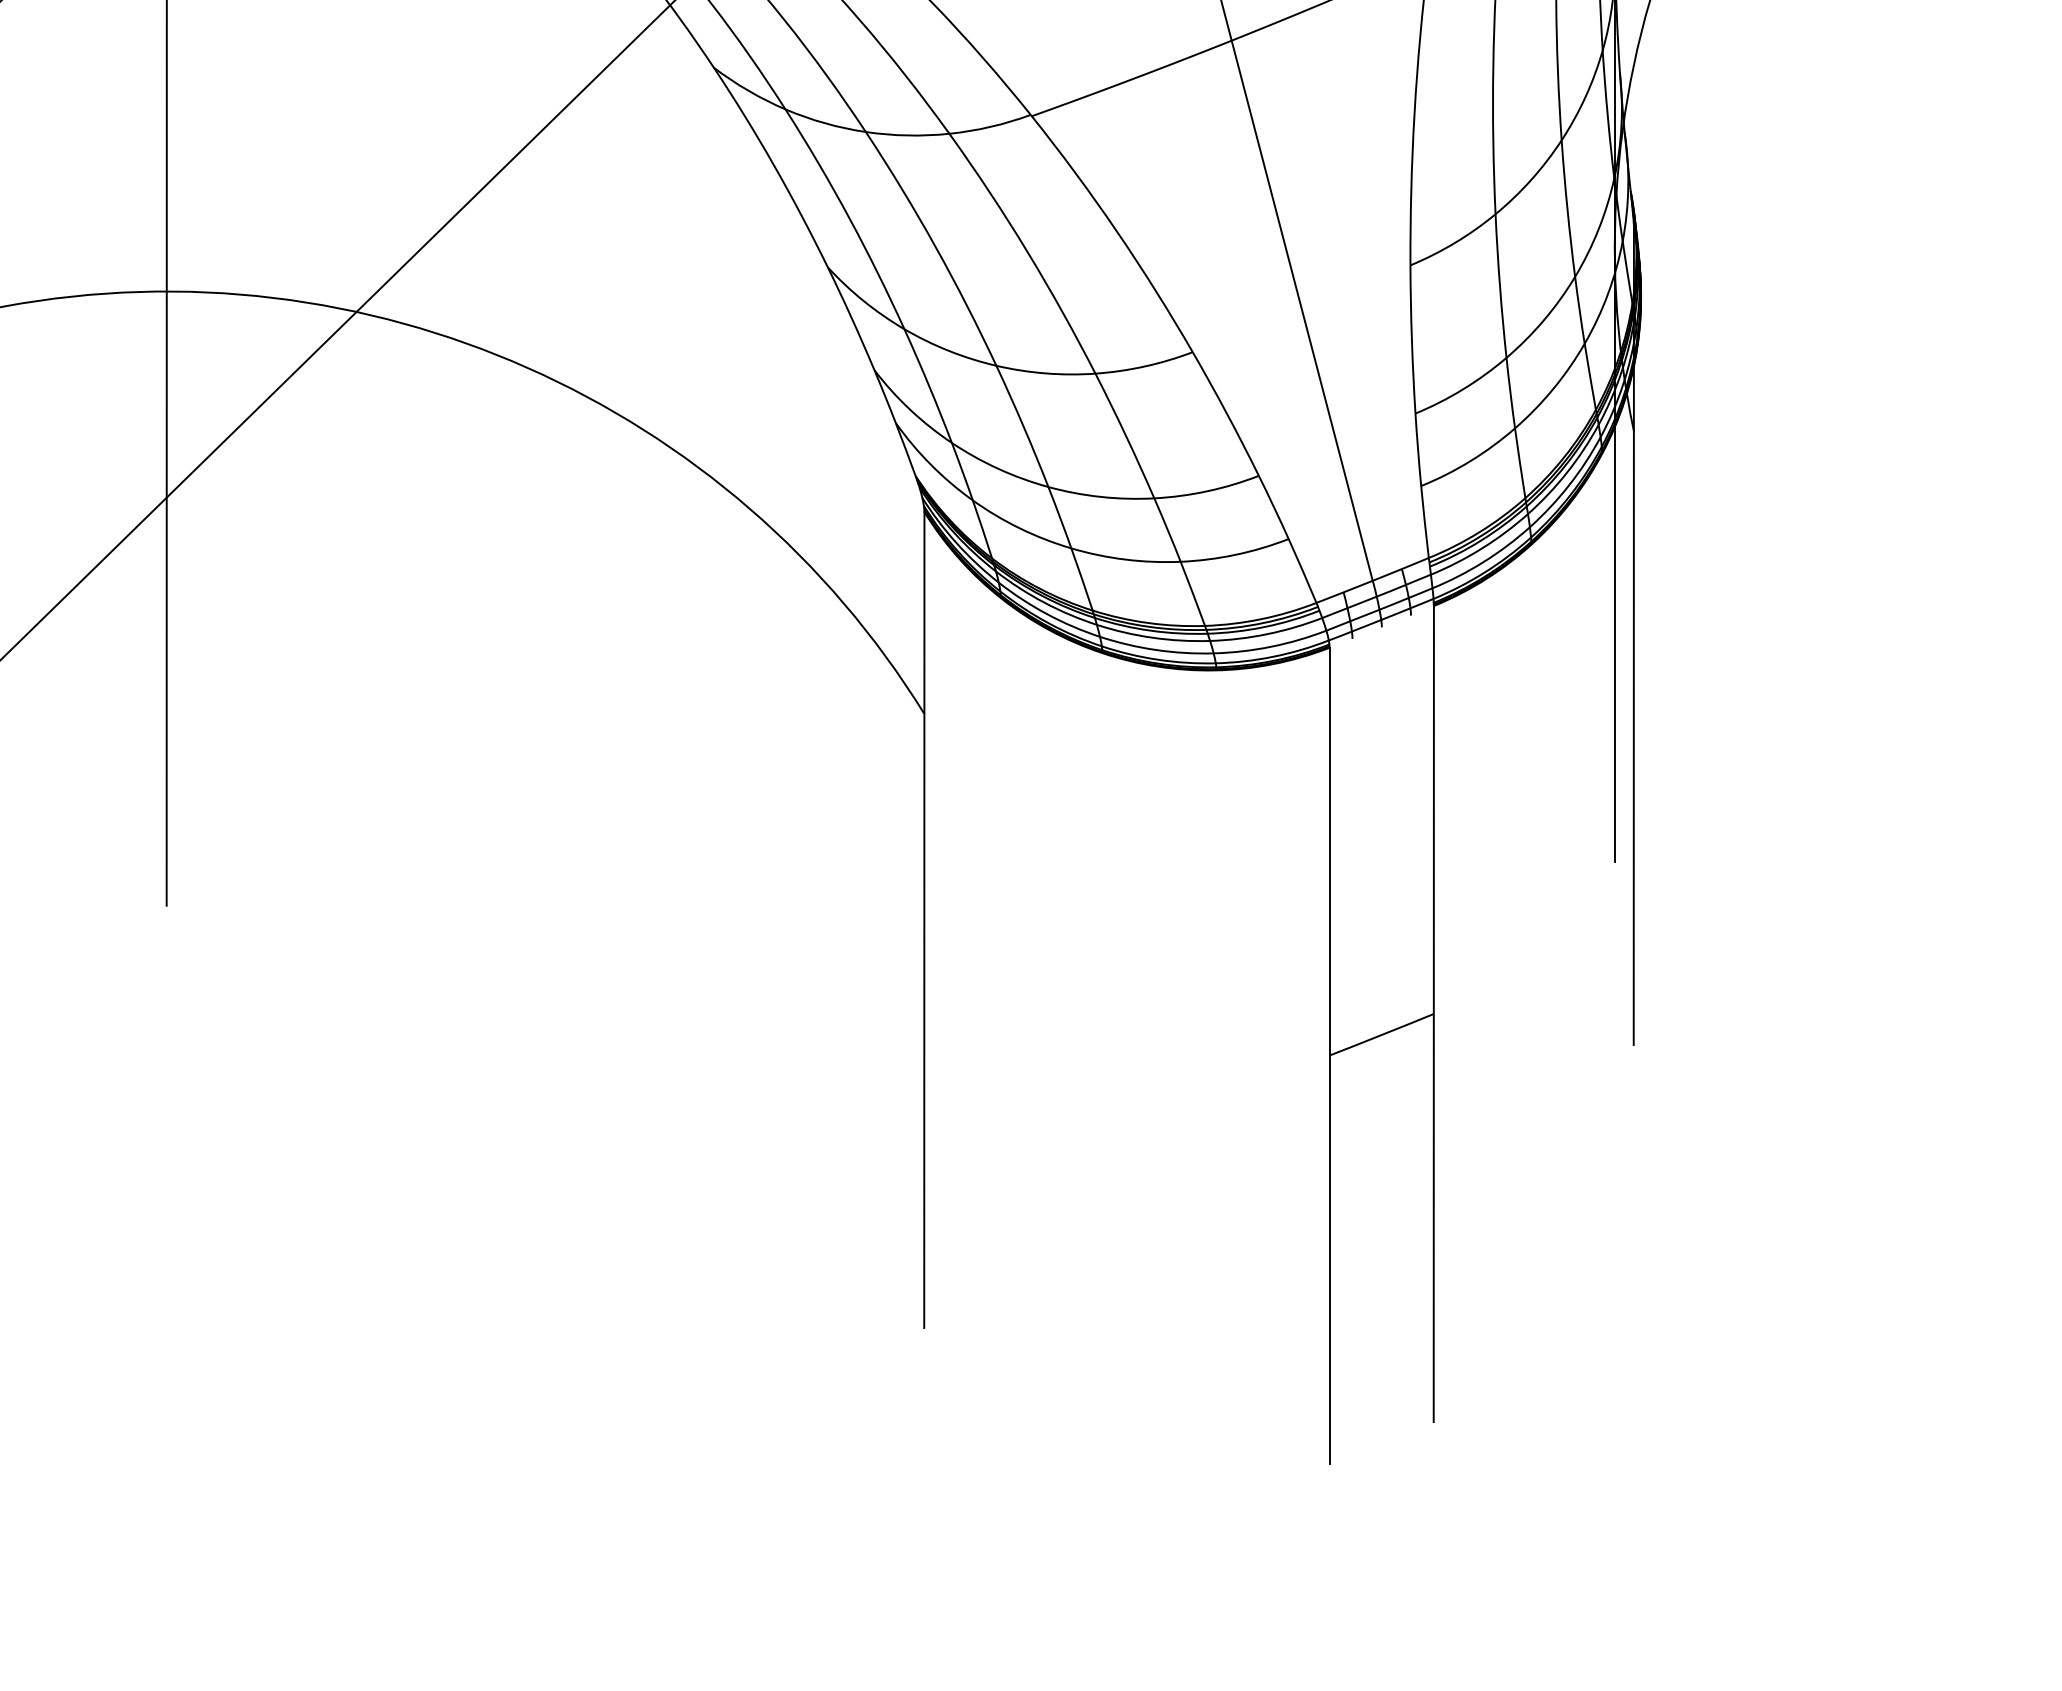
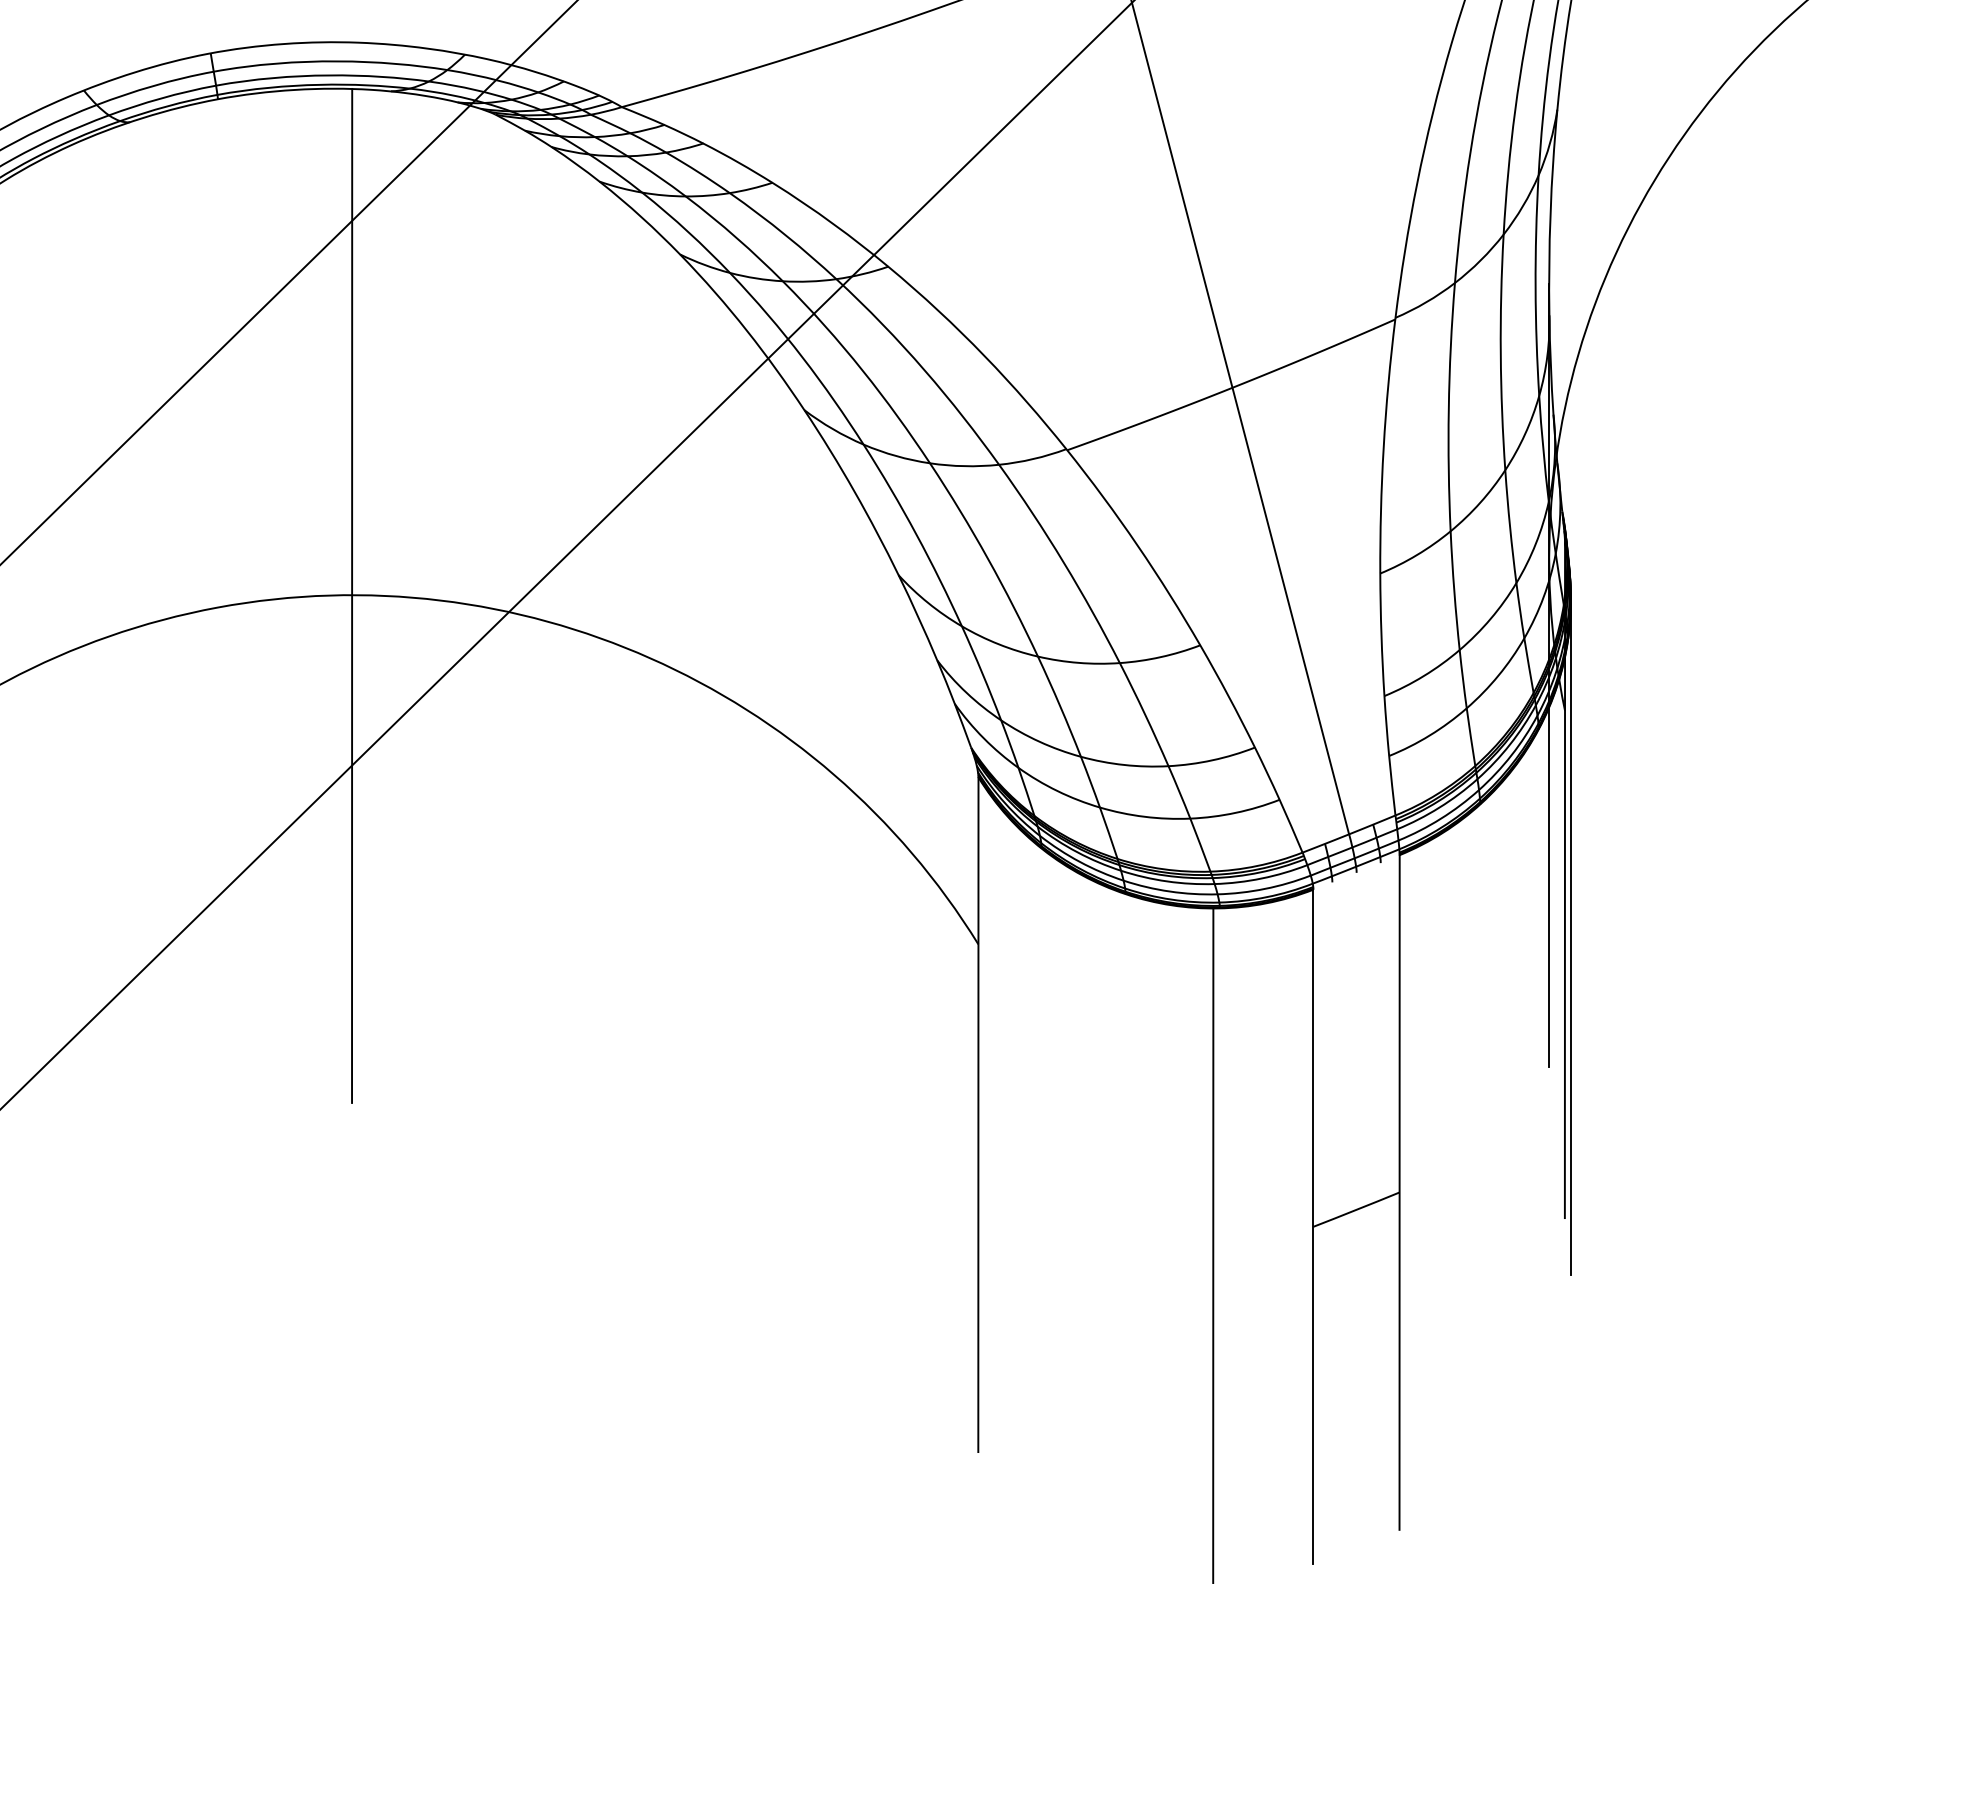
line: (1640, 705) -> (1570, 937), added
line: (1208, 1078) -> (1213, 1245), added

